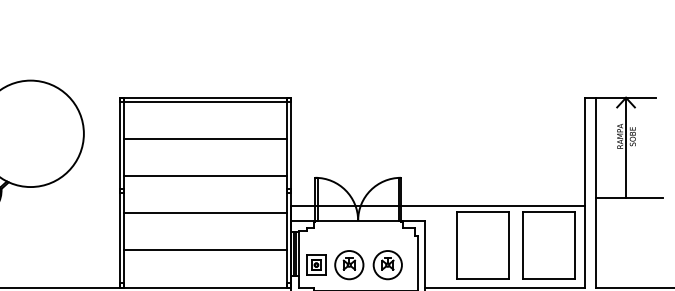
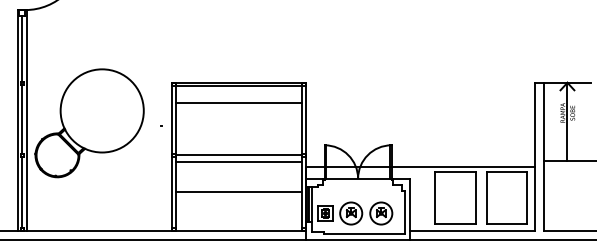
line: (205, 138) -> (238, 102), moved
line: (205, 175) -> (238, 161), moved
line: (205, 212) -> (238, 154), moved
line: (205, 251) -> (238, 192), moved

